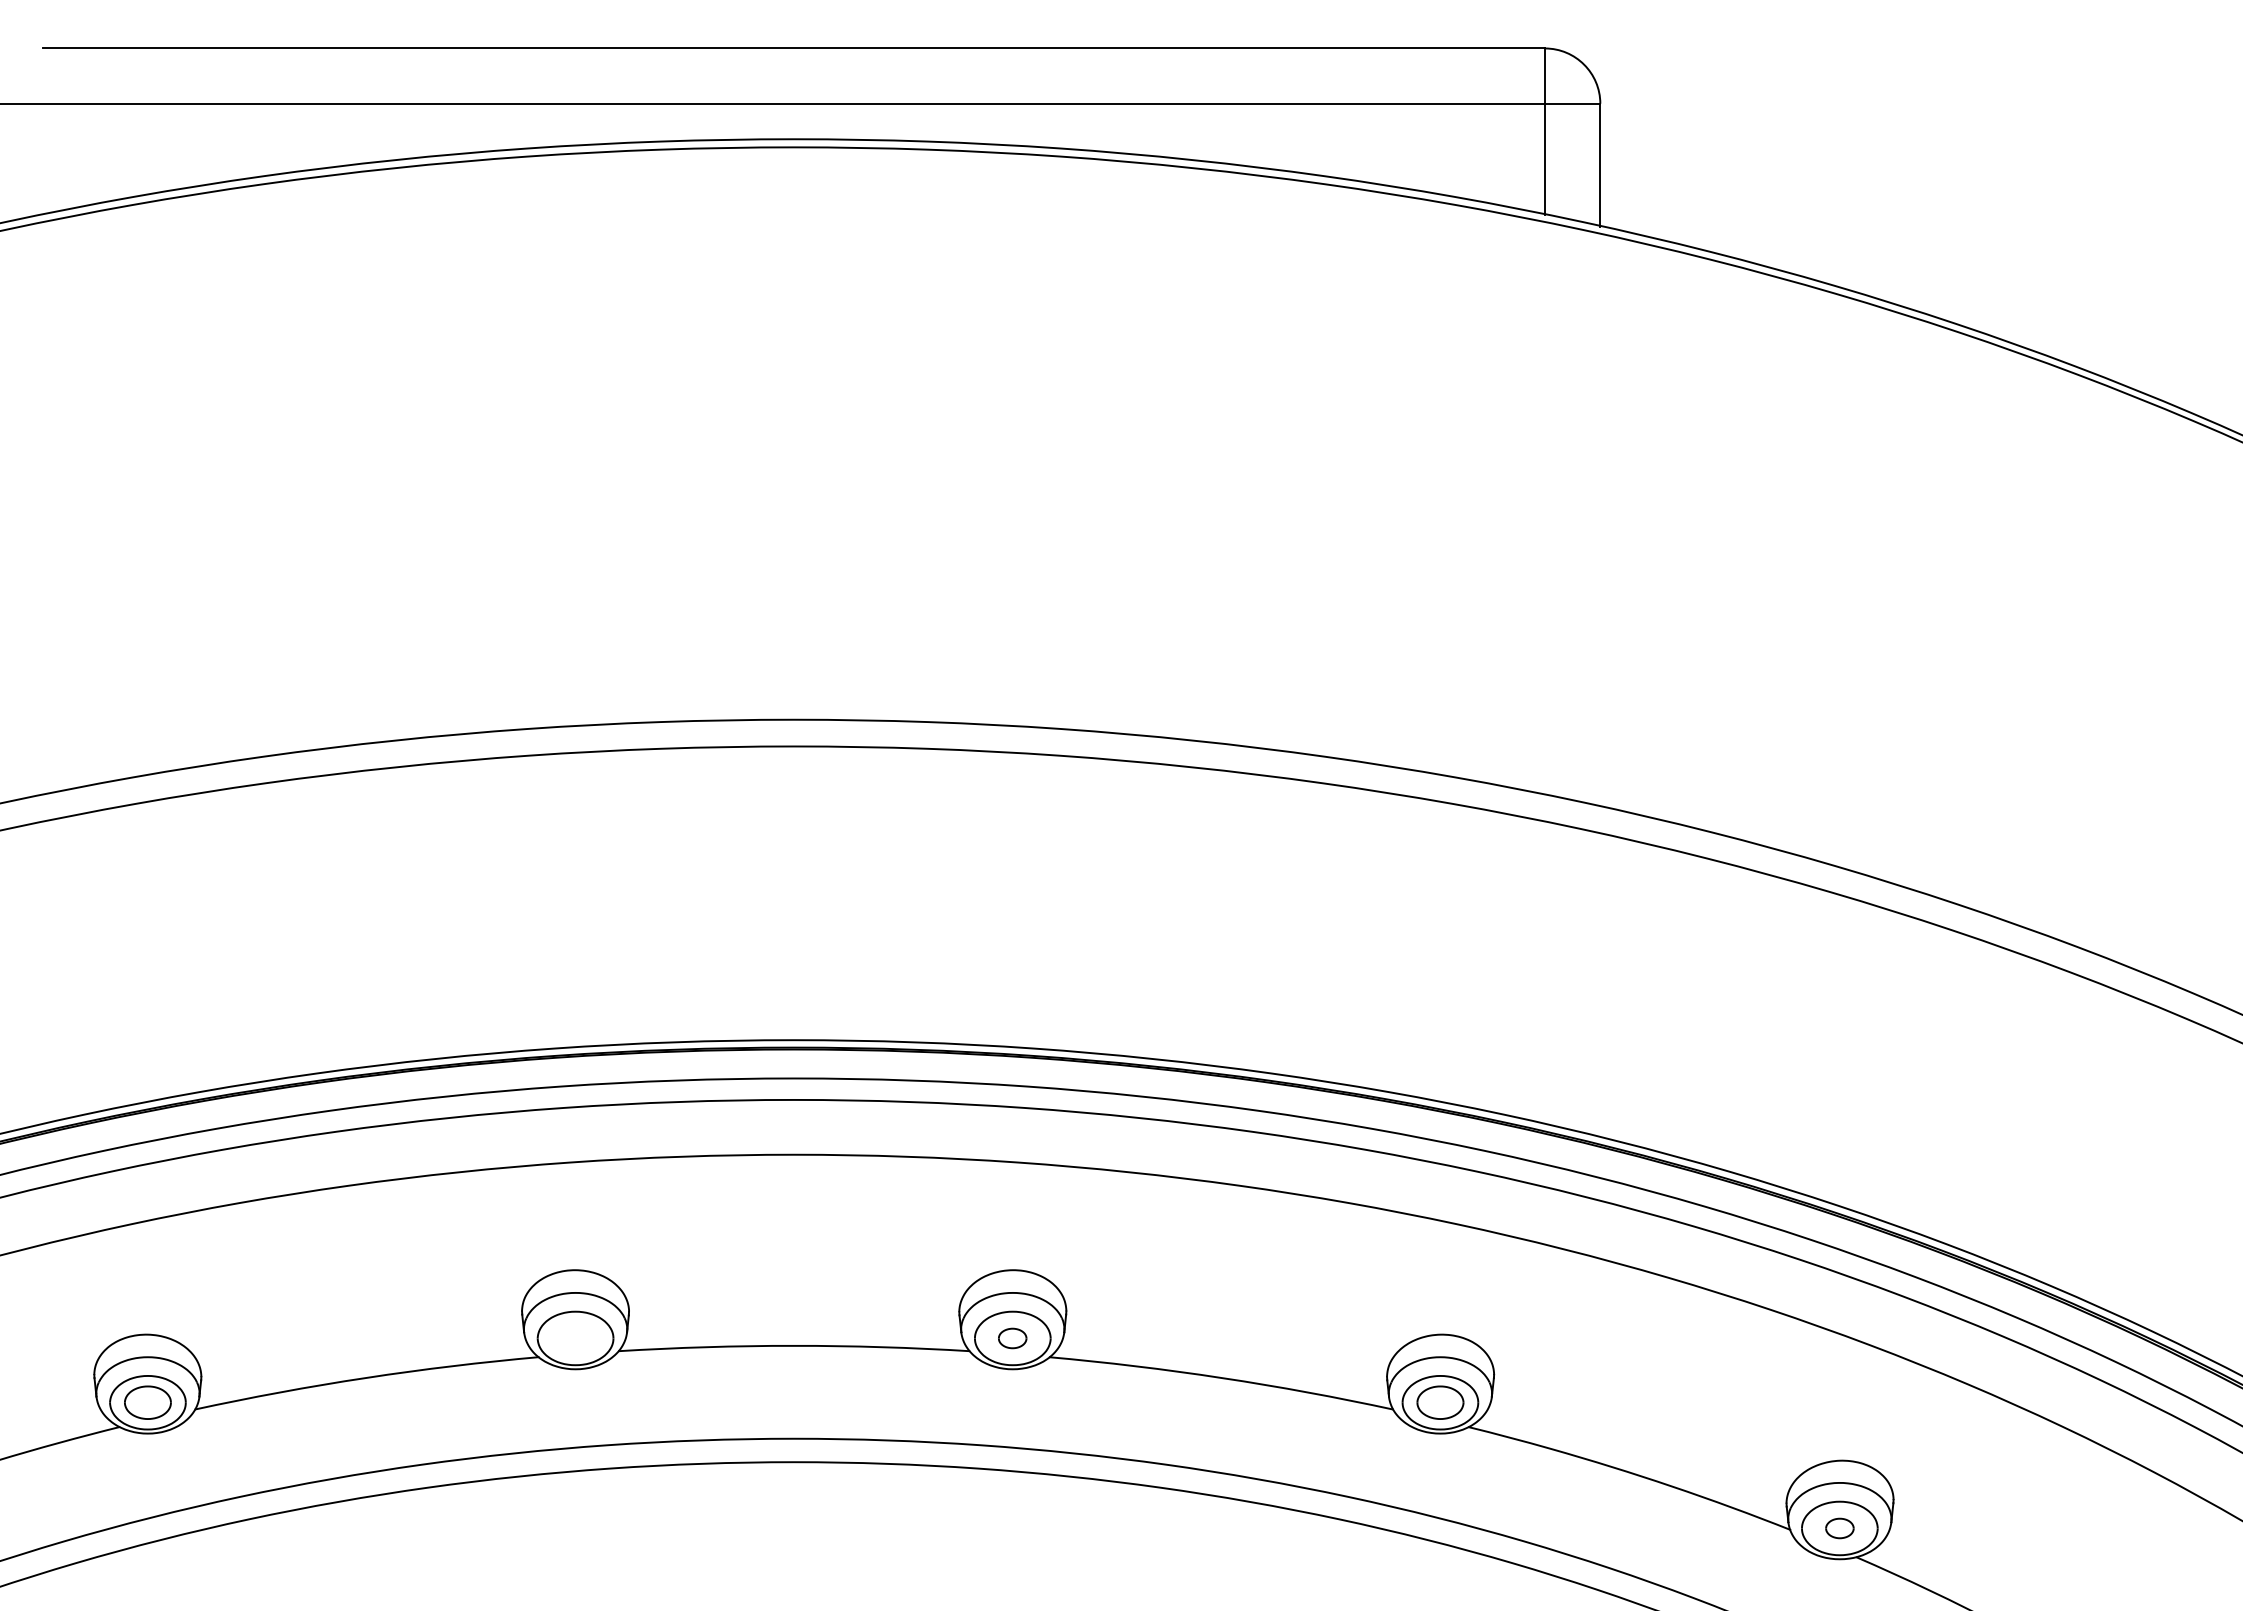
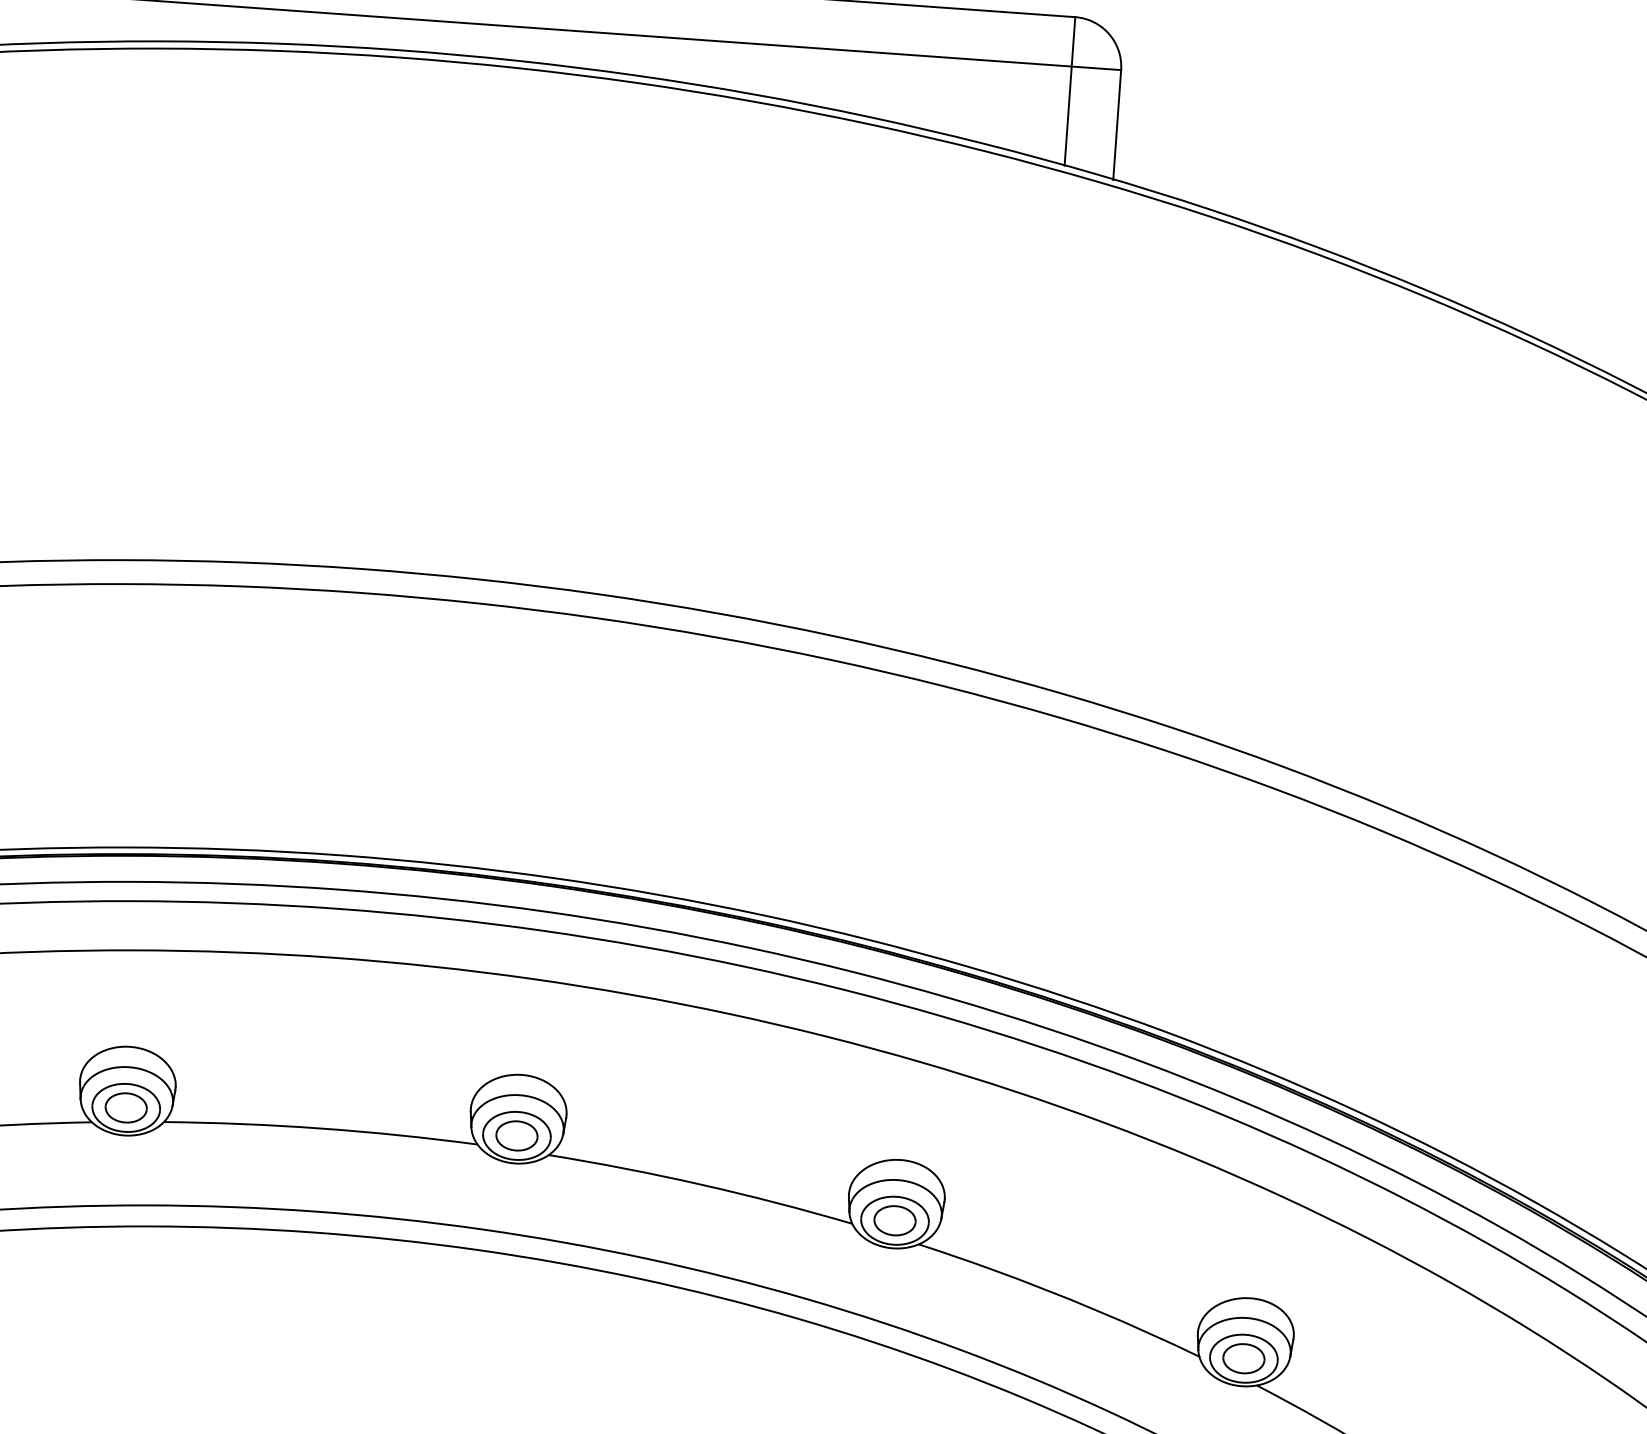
part: (575, 1338) -> (126, 1107), added
part: (1012, 1338) -> (516, 1135), size x1.67
part: (1839, 1528) -> (1243, 1358), size x1.67

